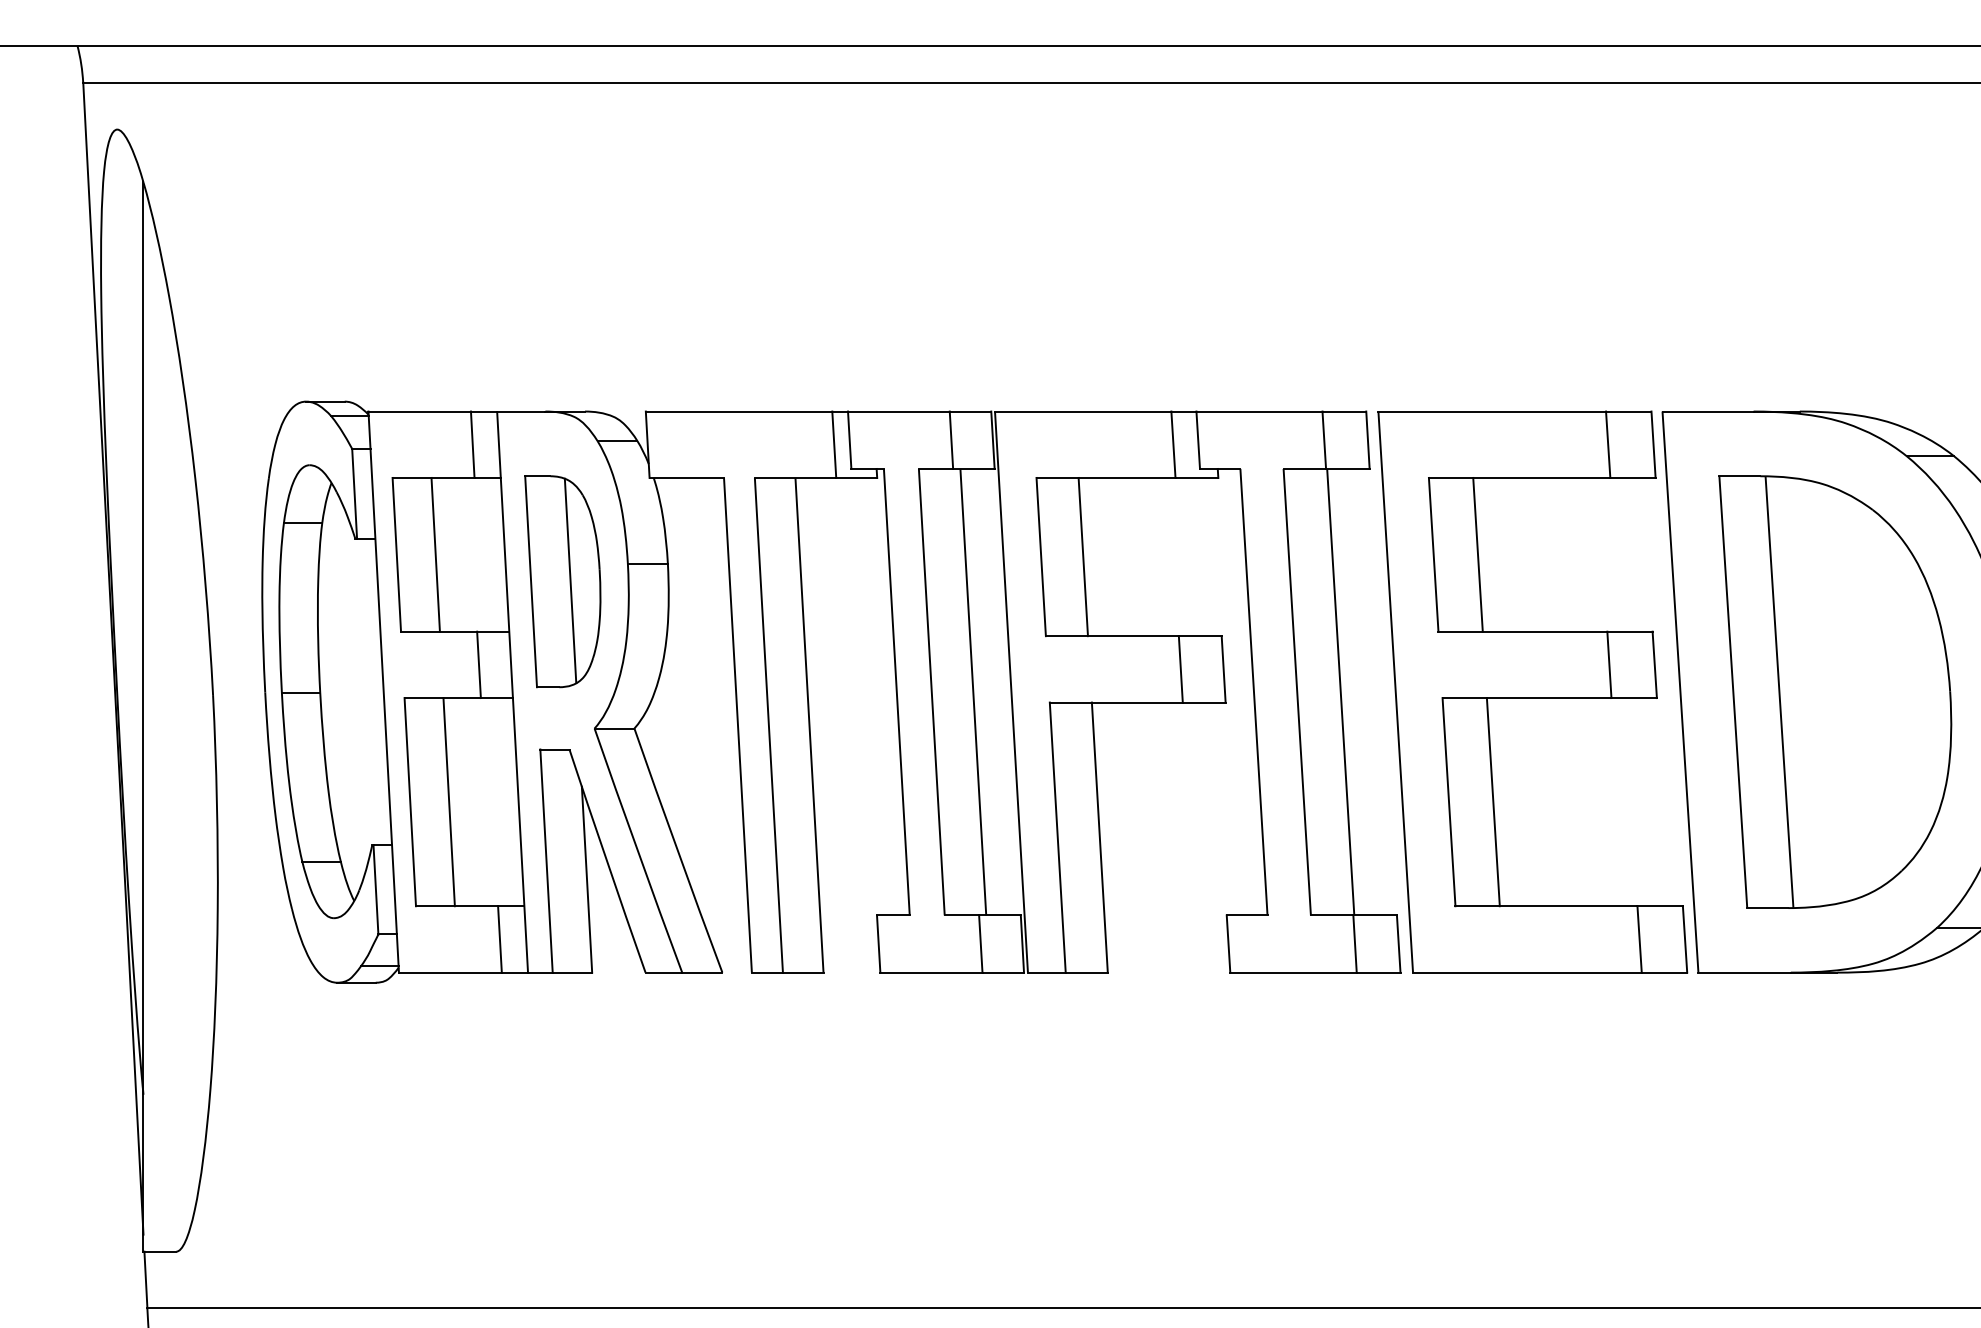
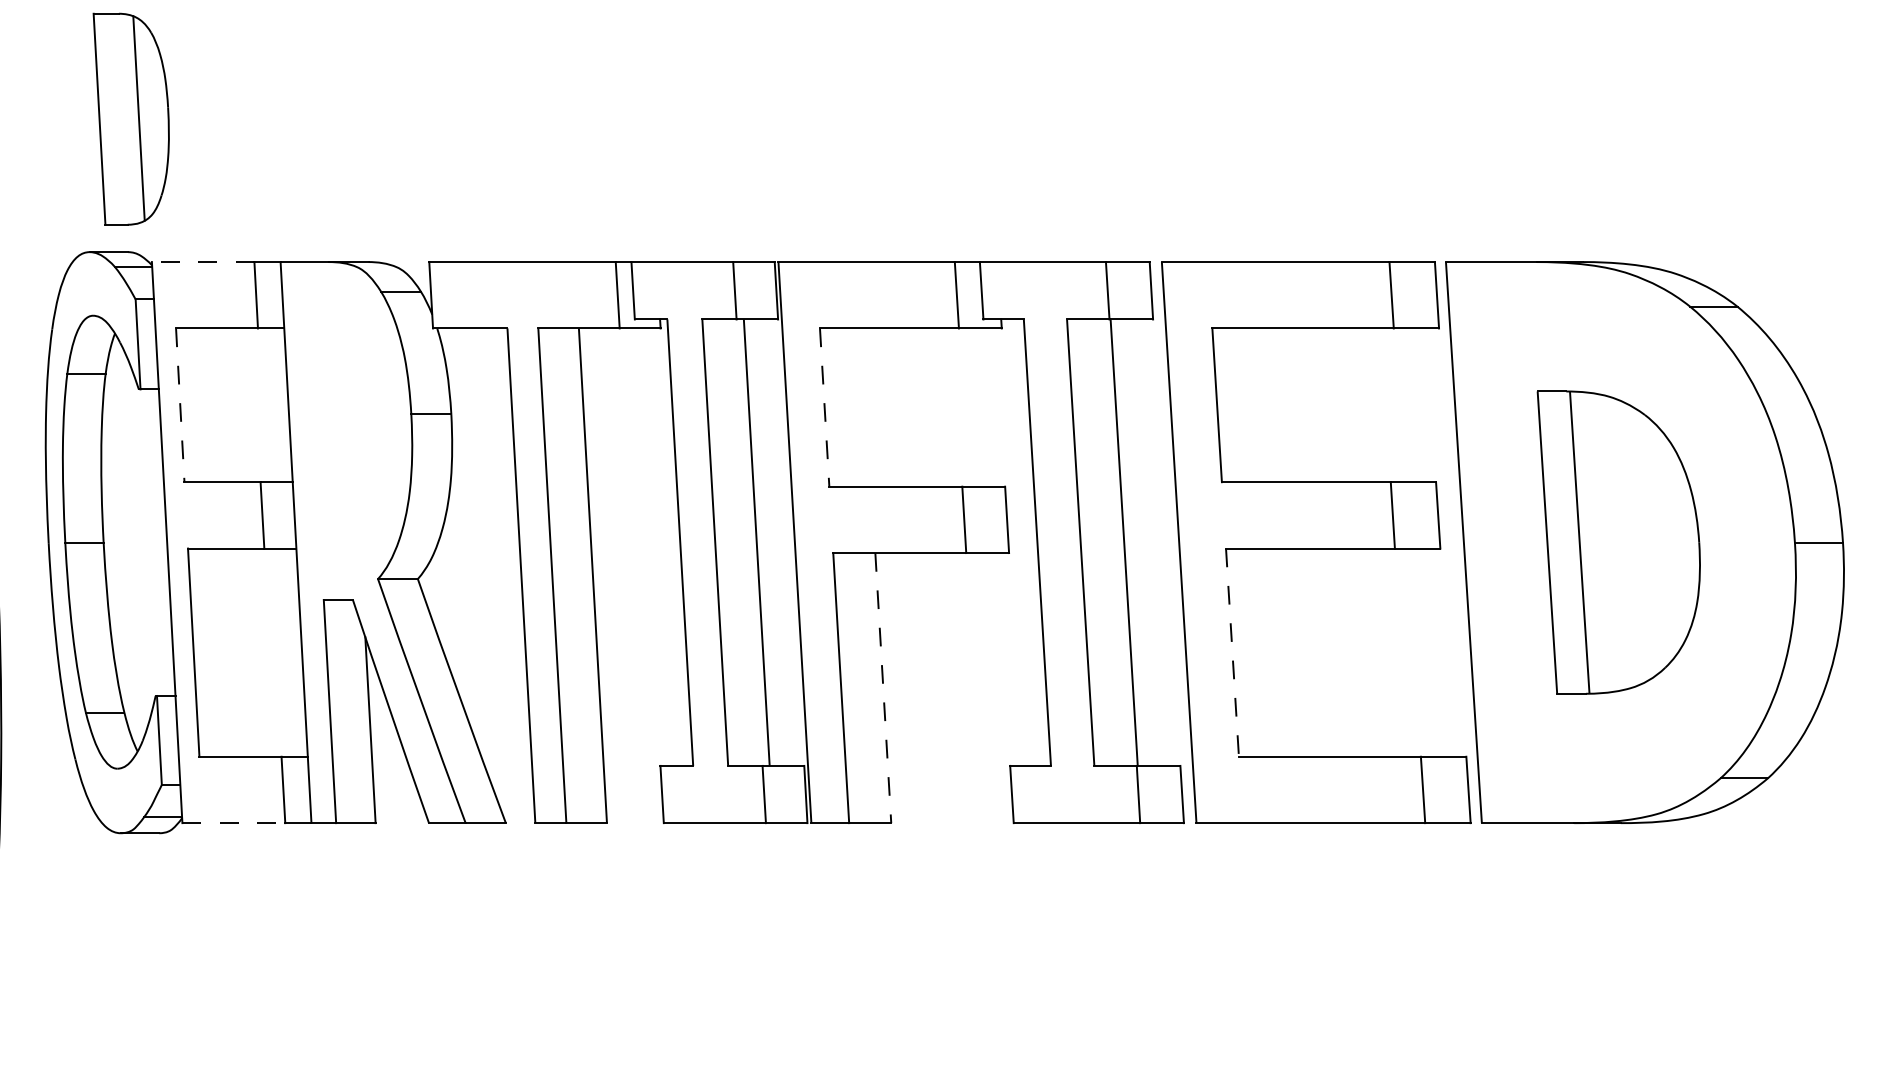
line: (419, 411) -> (202, 262), solid -> dashed
line: (396, 554) -> (179, 405), solid -> dashed
line: (435, 554) -> (218, 405), removed
line: (1477, 554) -> (1260, 405), removed
line: (1082, 556) -> (865, 407), removed
line: (1041, 557) -> (824, 408), solid -> dashed
part: (562, 581) -> (130, 119), moved
part: (1835, 691) -> (1618, 542), size x0.7
line: (448, 802) -> (231, 653), removed
line: (1449, 802) -> (1232, 653), solid -> dashed
line: (1492, 802) -> (1275, 653), removed
line: (1099, 838) -> (882, 689), solid -> dashed
line: (450, 972) -> (233, 823), solid -> dashed

